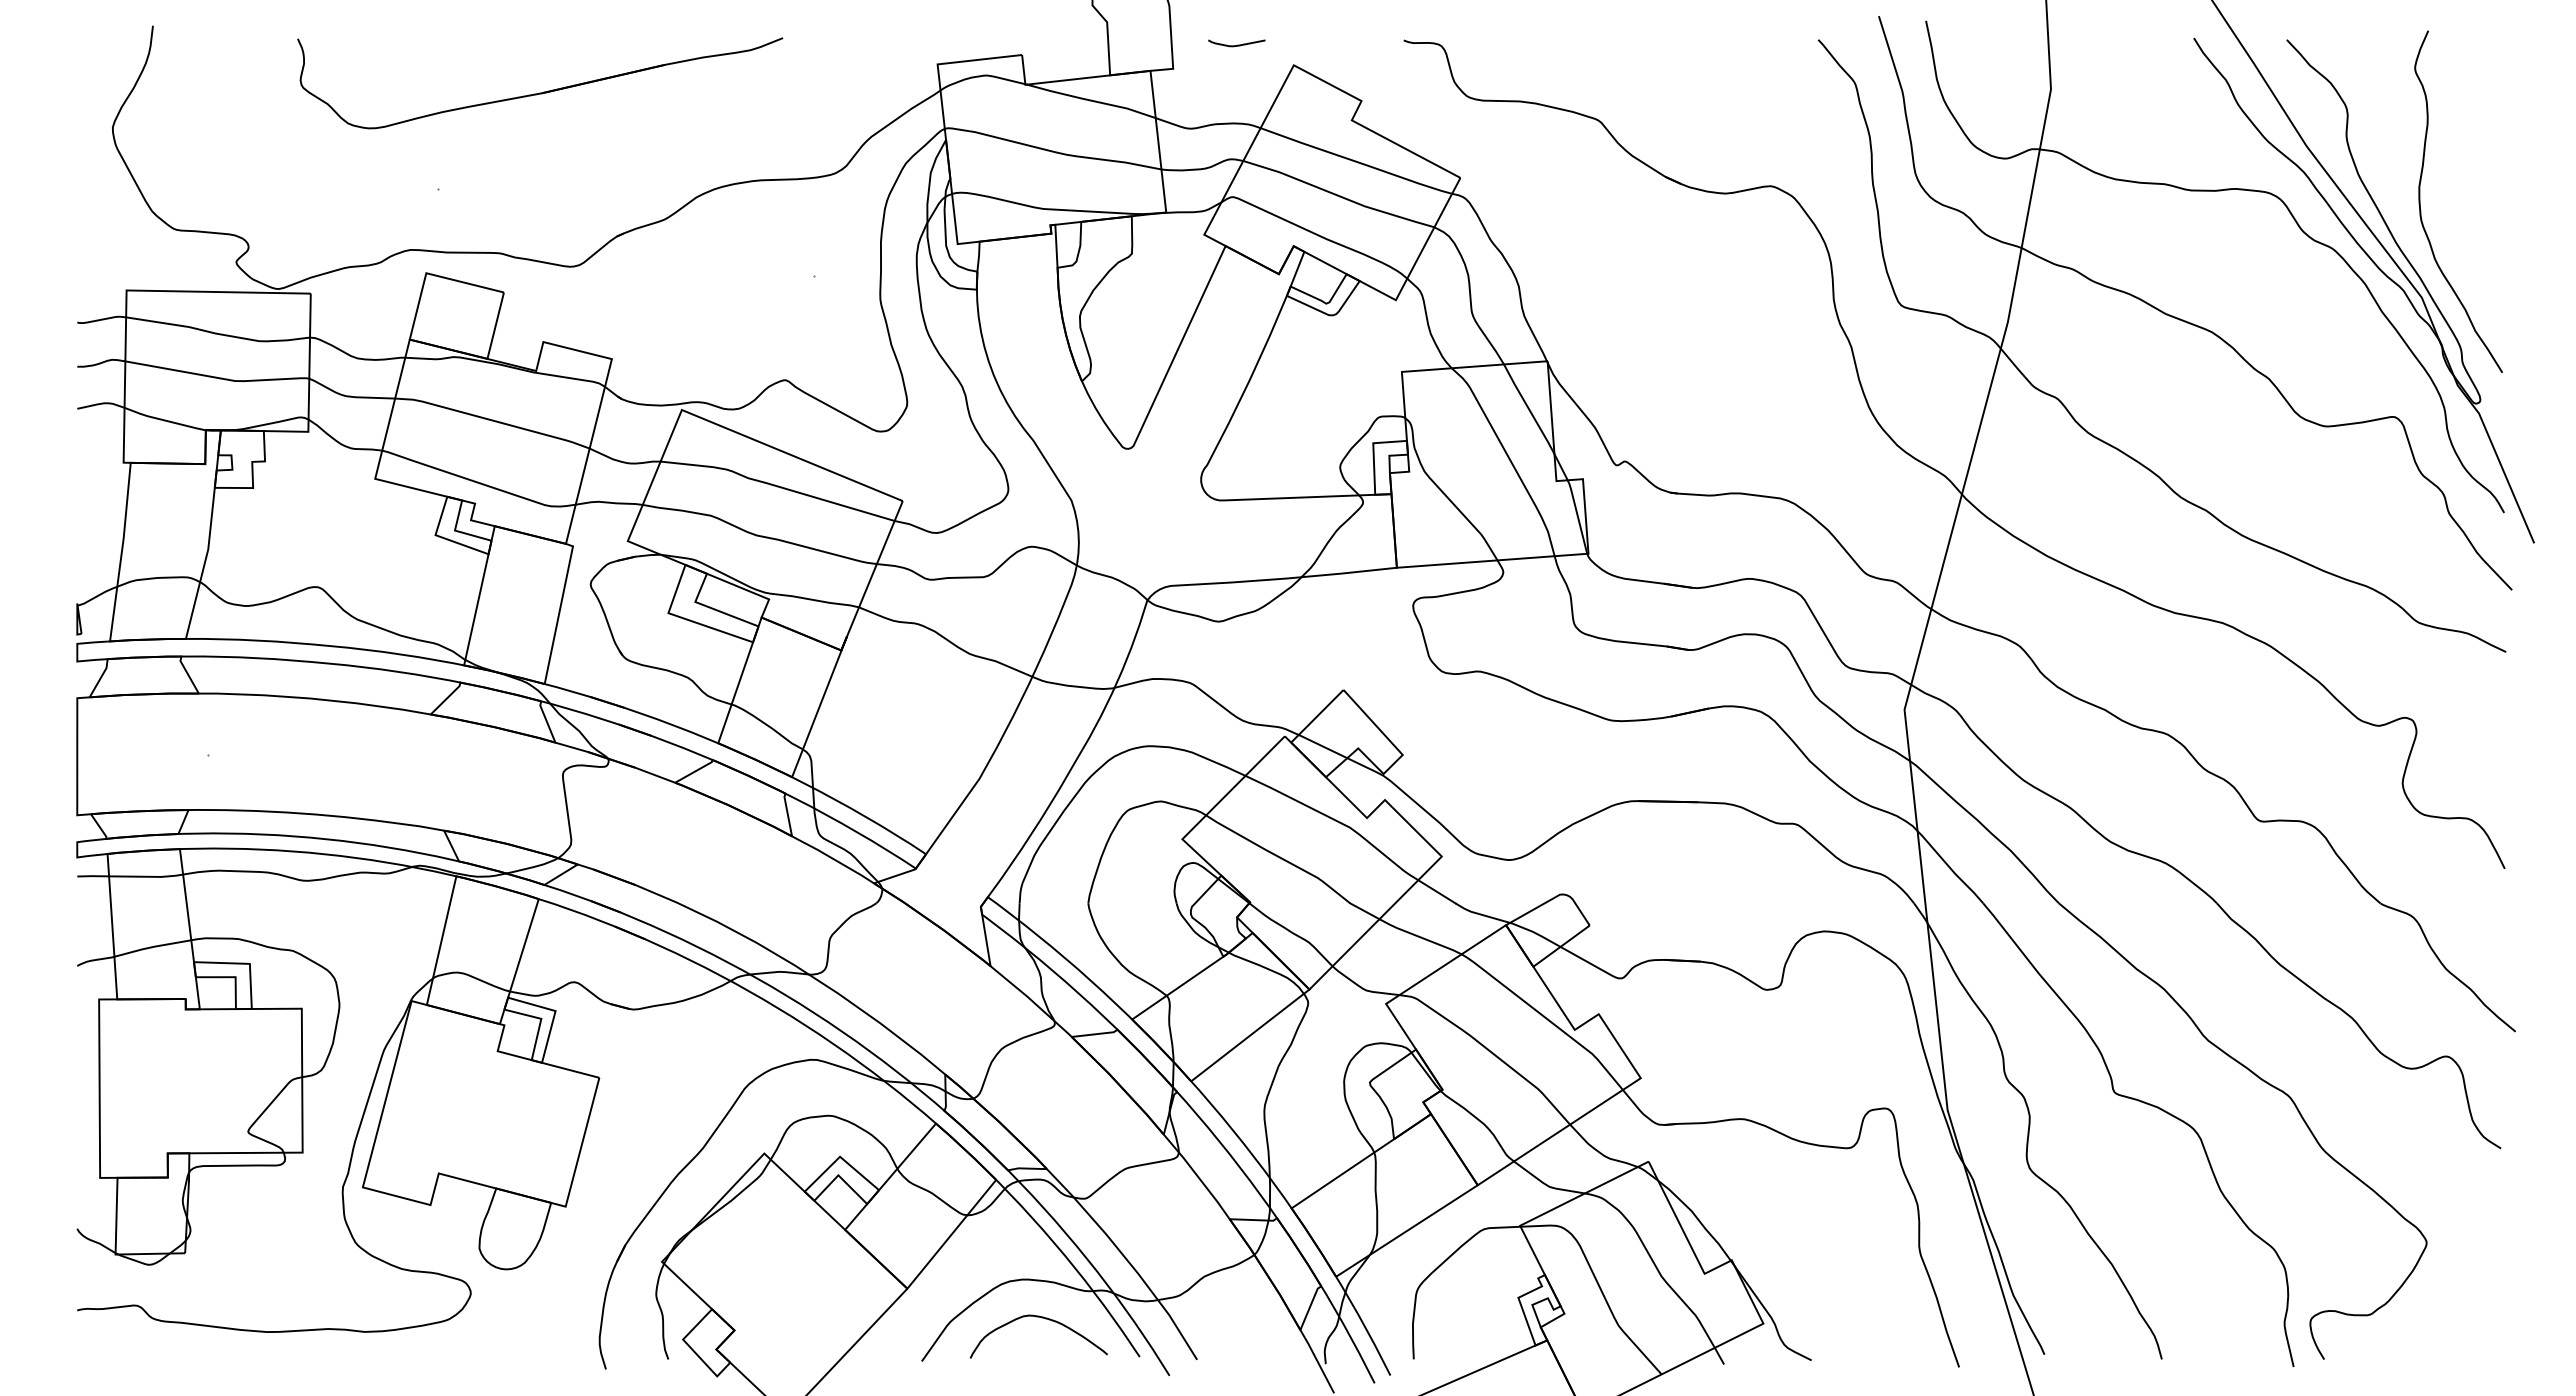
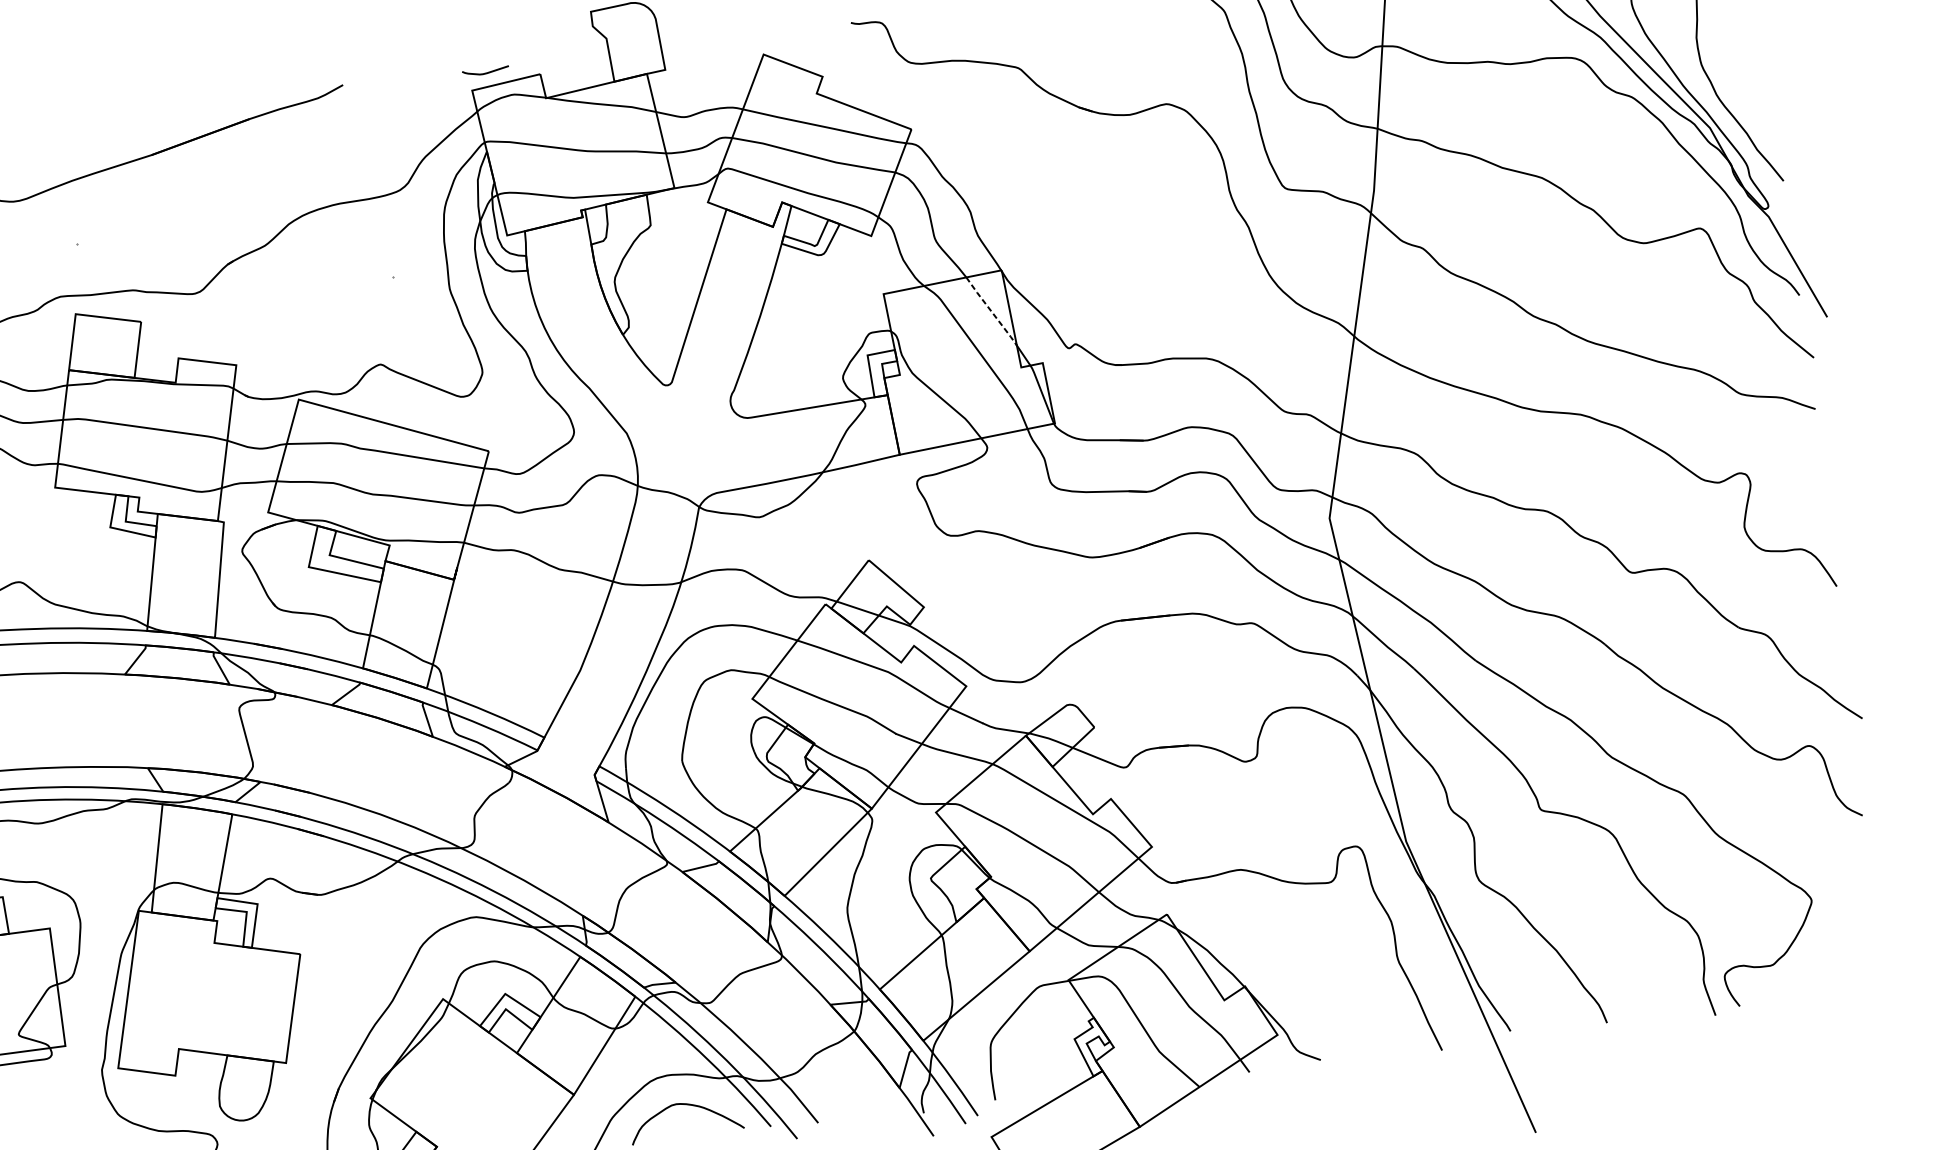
curve: (1237, 44) -> (486, 72), moved
line: (1529, 409) -> (991, 311), solid -> dashed

